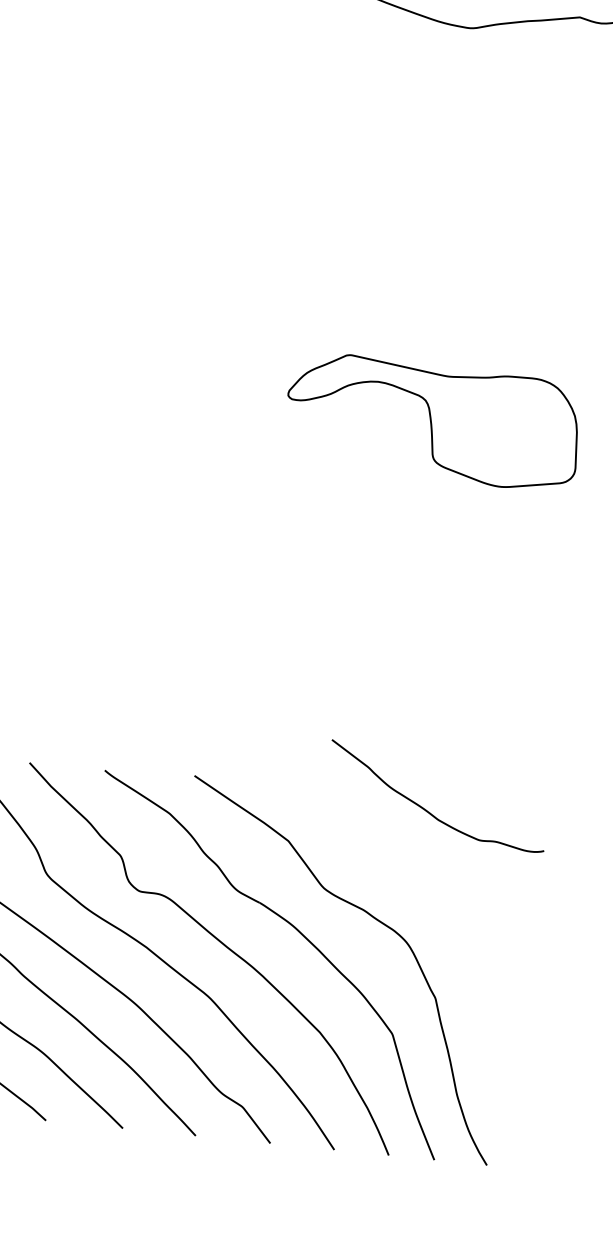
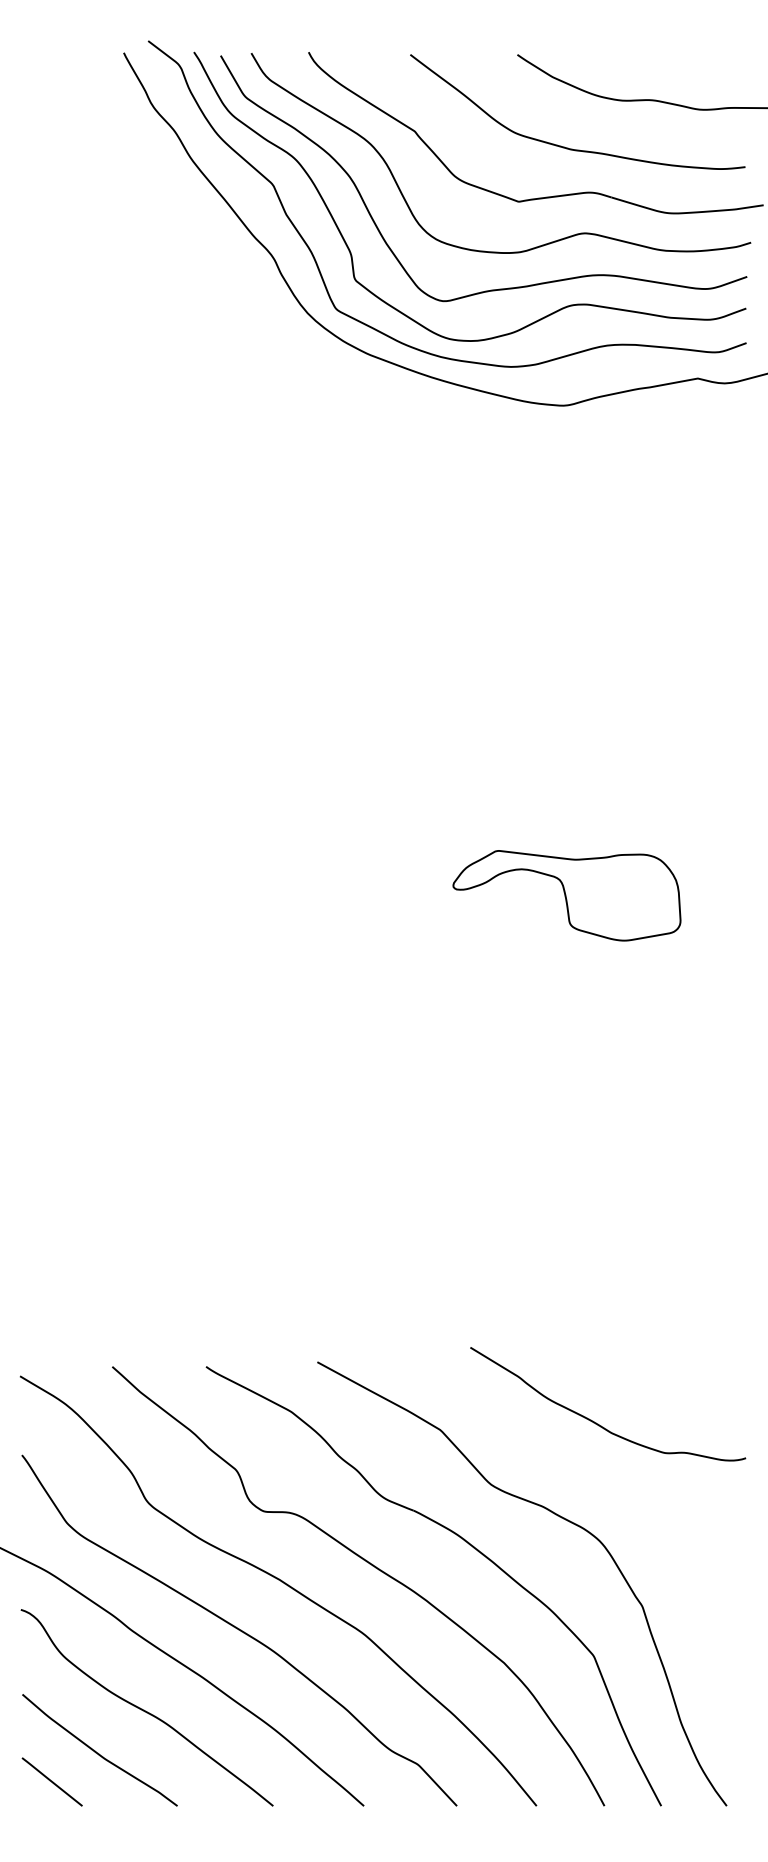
part: (432, 421) -> (566, 895), size x0.62
curve: (428, 811) -> (598, 1423), moved

